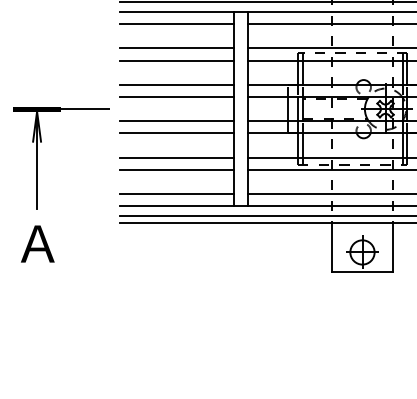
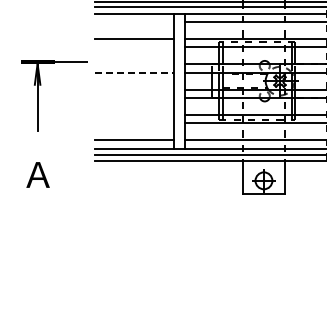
line: (176, 24) -> (134, 22), removed
line: (176, 60) -> (134, 47), removed
line: (176, 85) -> (134, 64), removed
line: (176, 96) -> (134, 72), solid -> dashed
line: (176, 121) -> (134, 89), removed
line: (176, 134) -> (134, 98), removed
part: (38, 157) -> (38, 95), moved
line: (176, 157) -> (134, 114), removed
line: (176, 170) -> (134, 123), removed

